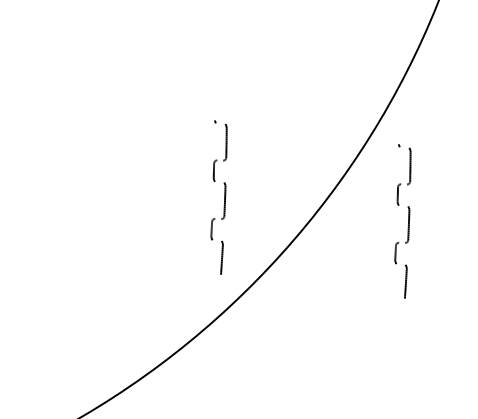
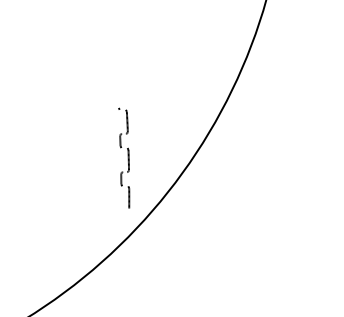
part: (402, 220) -> (245, 165), removed

